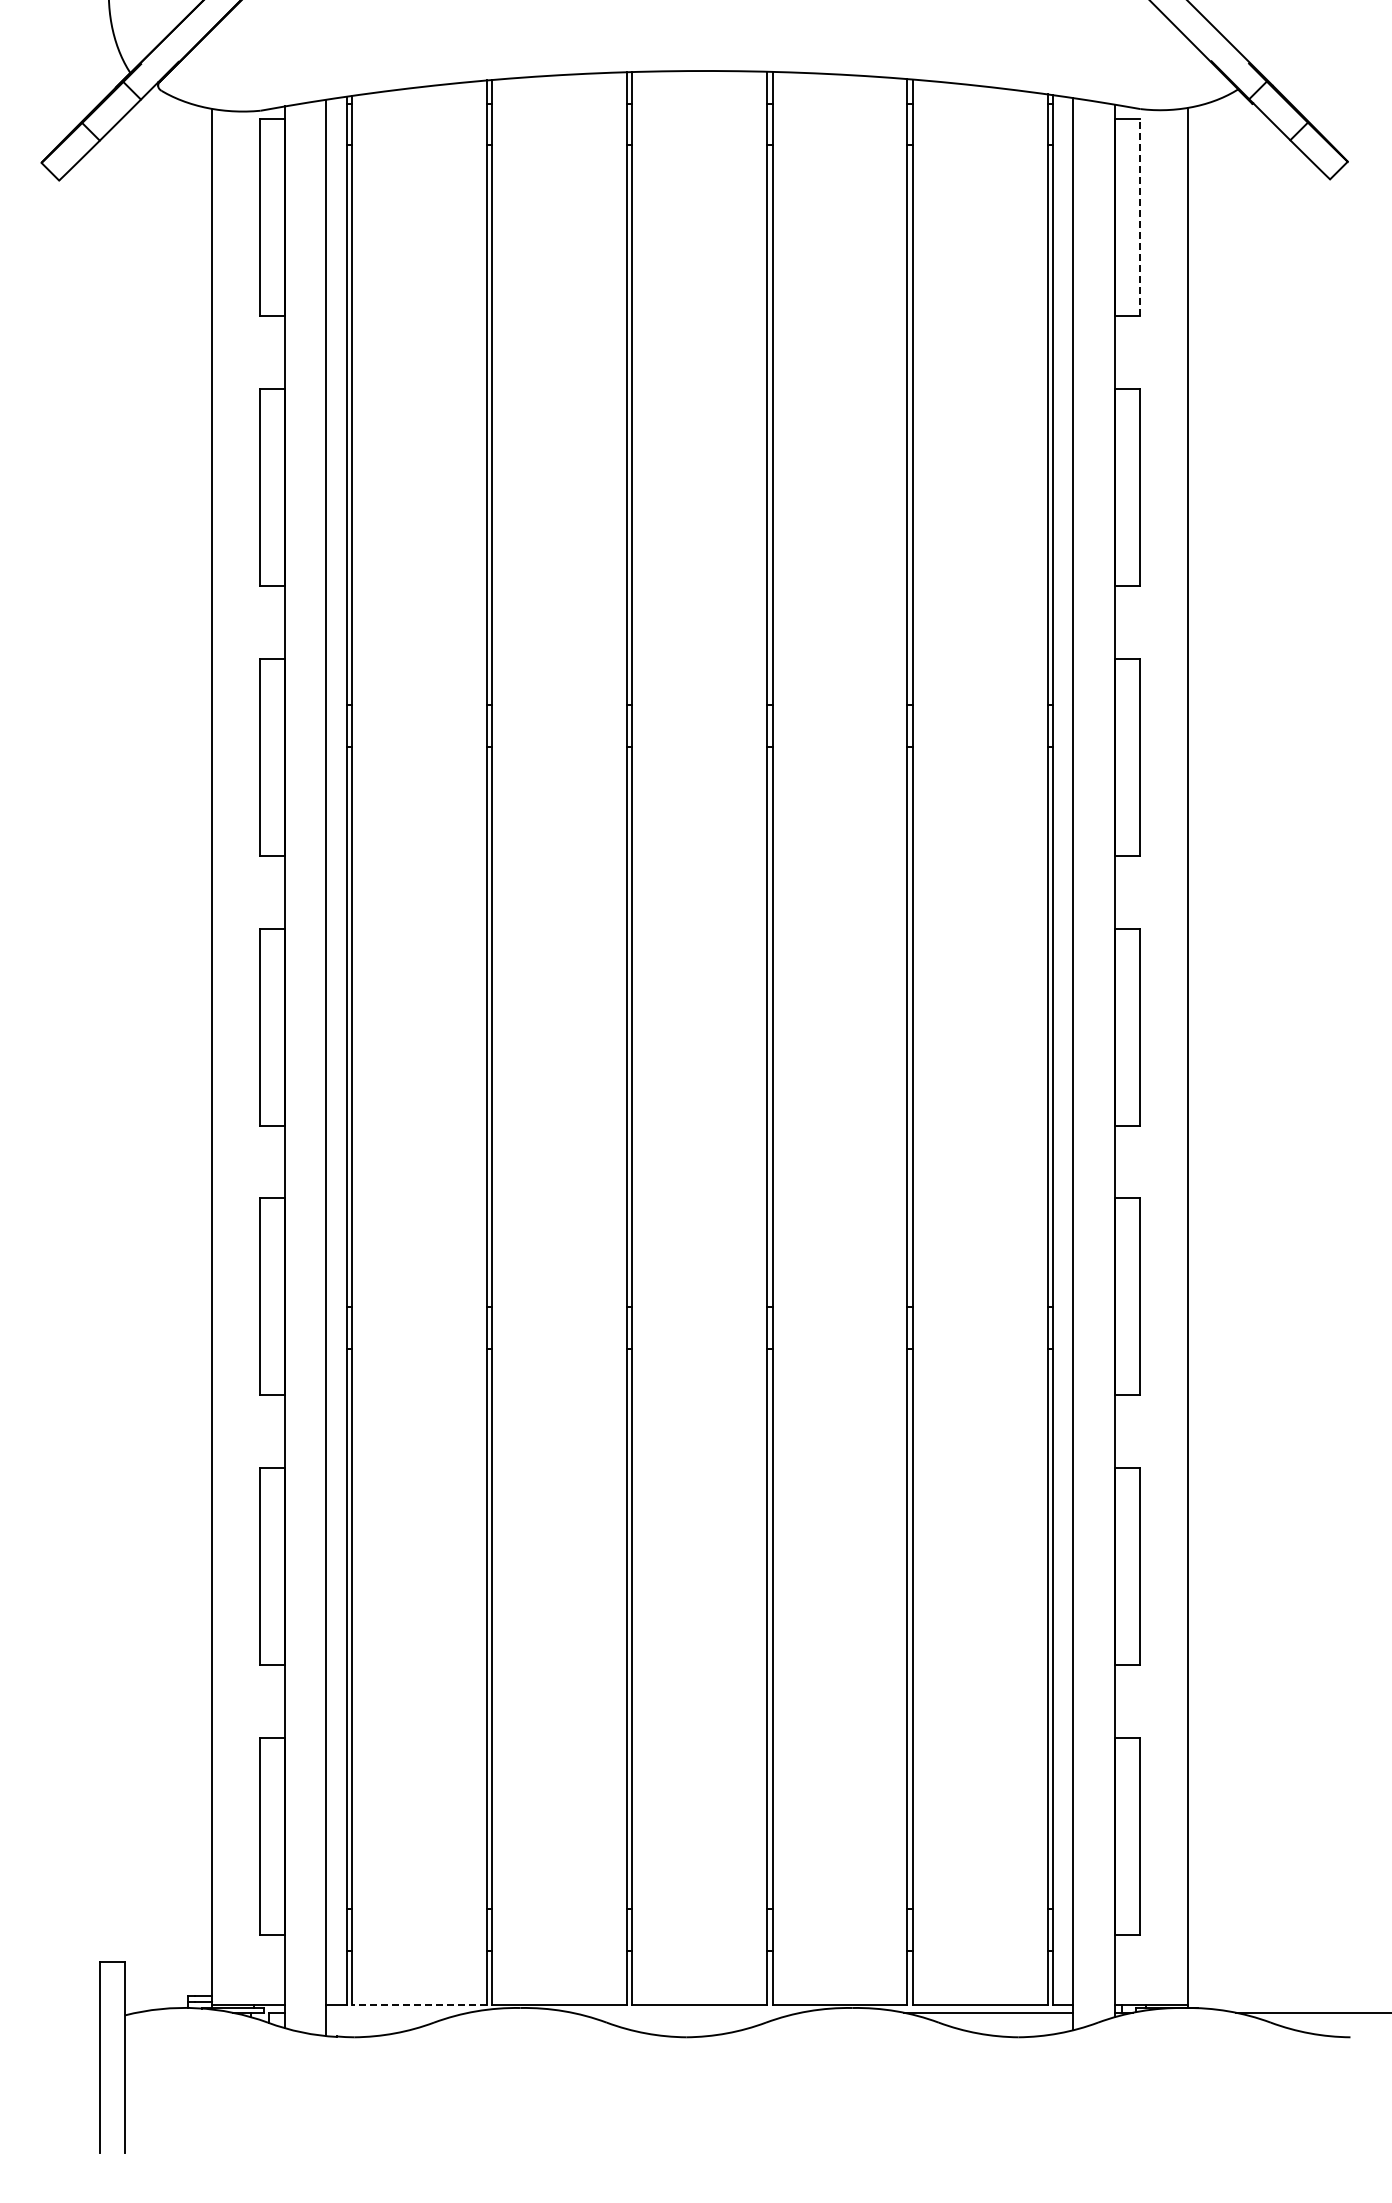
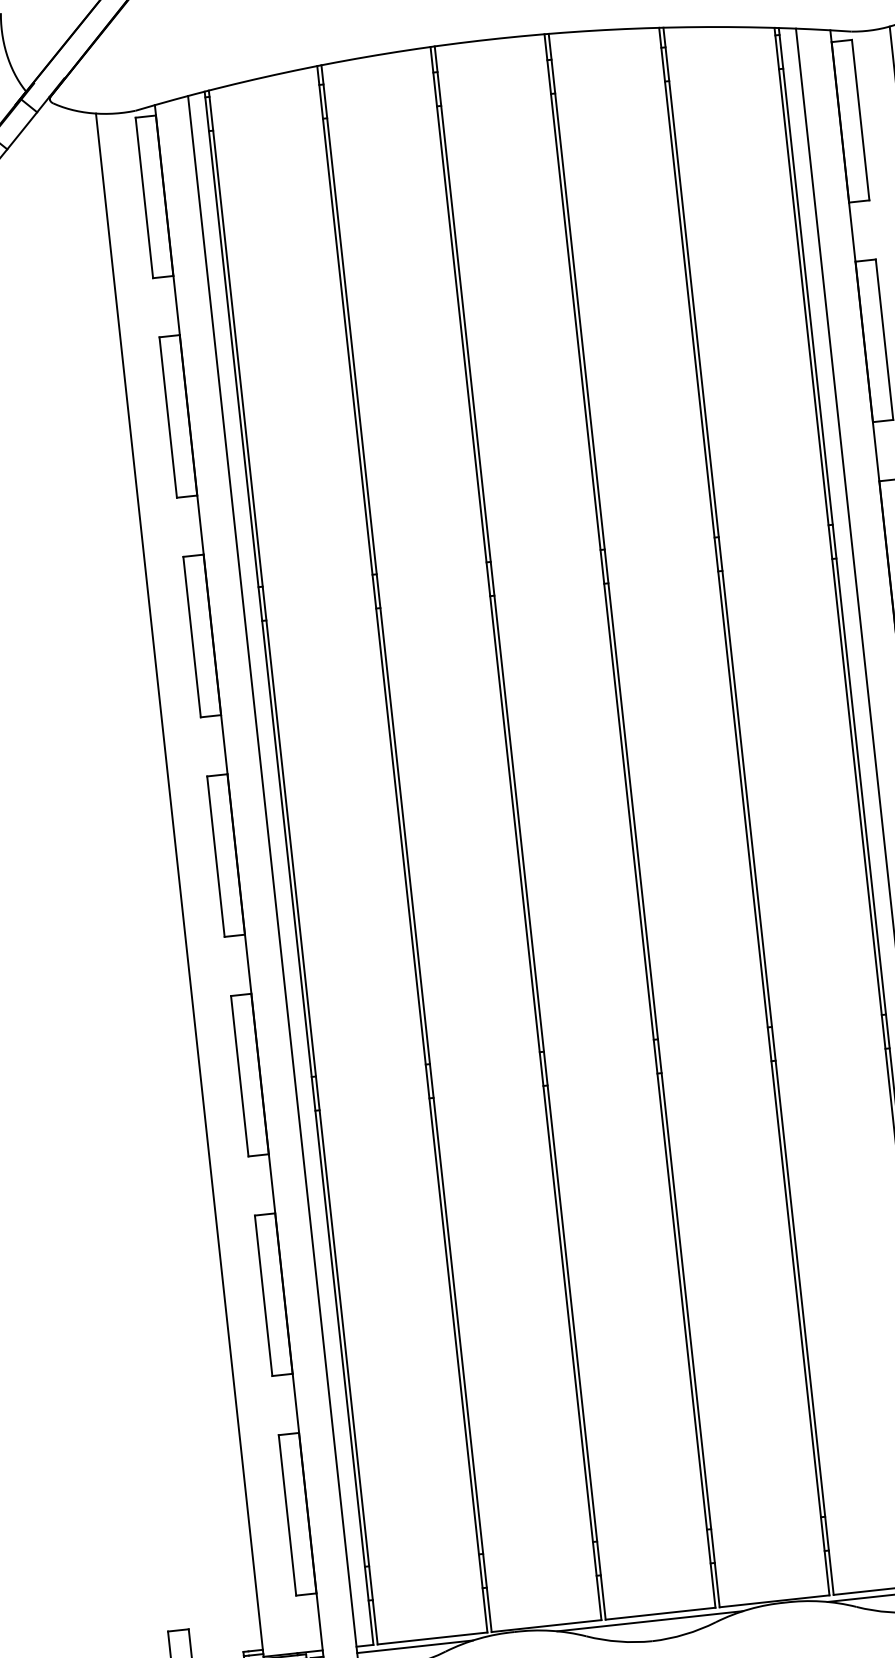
line: (1139, 217) -> (860, 119), dashed -> solid
line: (419, 2005) -> (432, 1638), dashed -> solid
line: (397, 2012) -> (415, 1646), added
line: (686, 2012) -> (650, 1620), added

